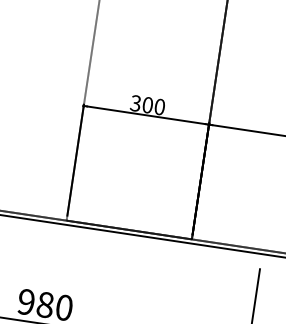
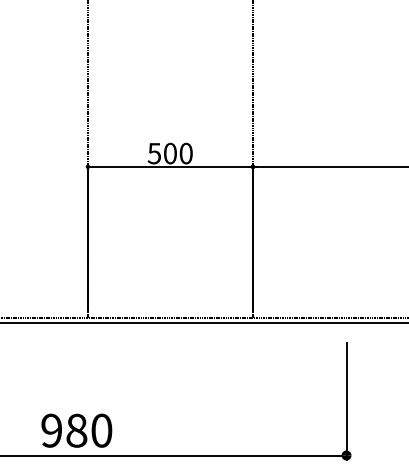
text: (135, 102) -> (154, 152), 300 -> 500

